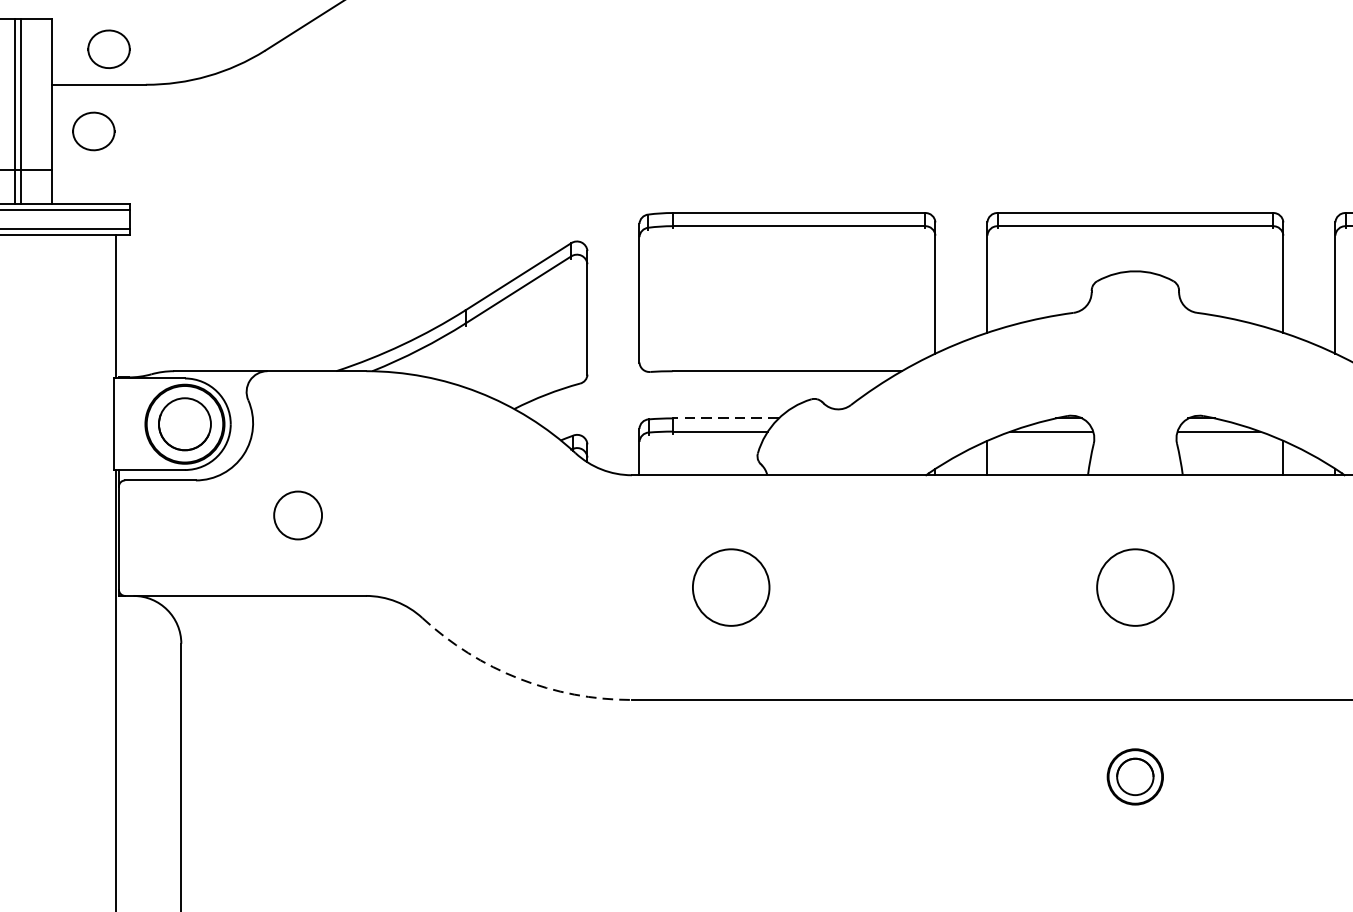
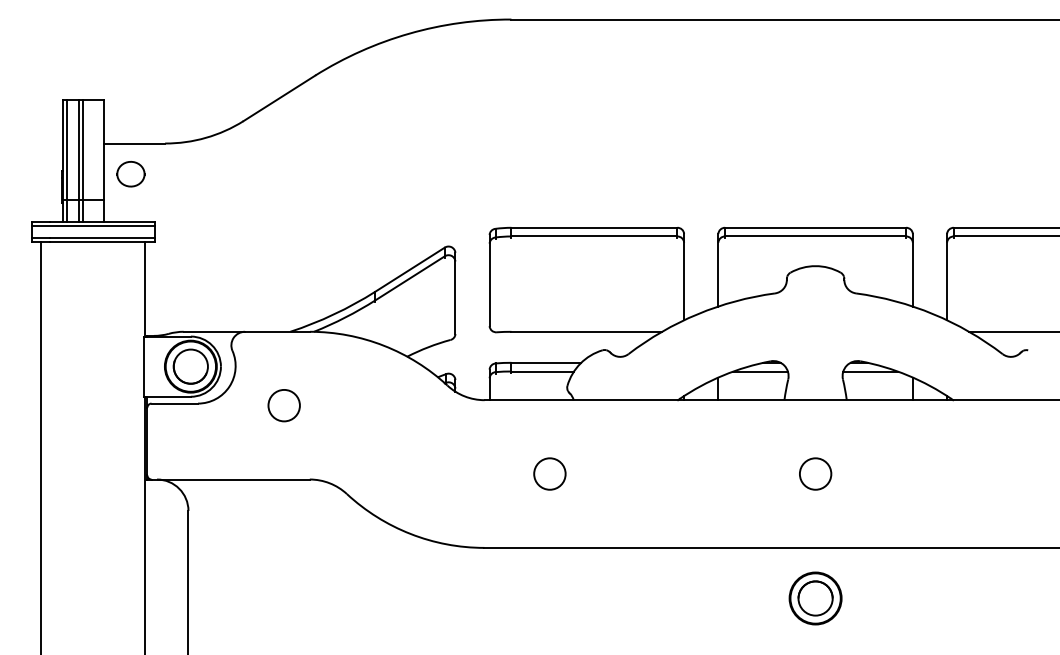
part: (108, 49) -> (140, 120), removed
line: (726, 417) -> (546, 362), dashed -> solid
circle: (296, 515) -> (283, 405), moved
circle: (730, 586) -> (549, 473), size x0.62
circle: (1135, 586) -> (815, 473), size x0.62
arc: (519, 678) -> (410, 533), dashed -> solid
part: (1135, 776) -> (815, 598), size x1.43

